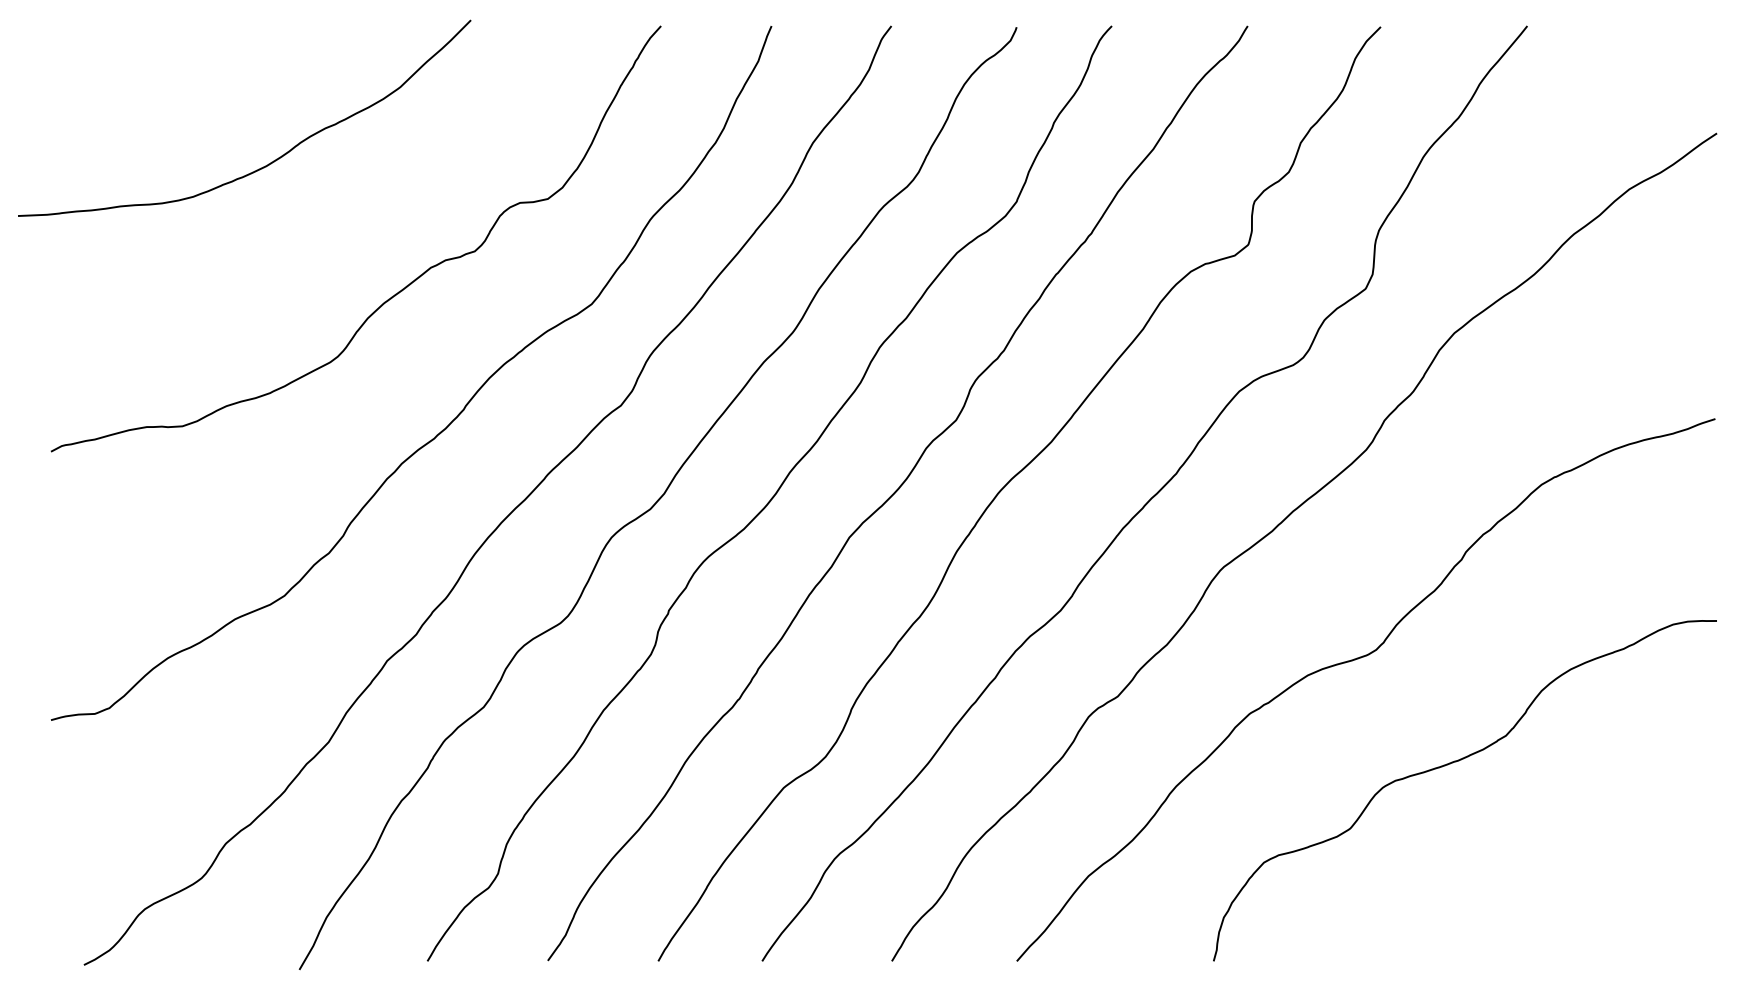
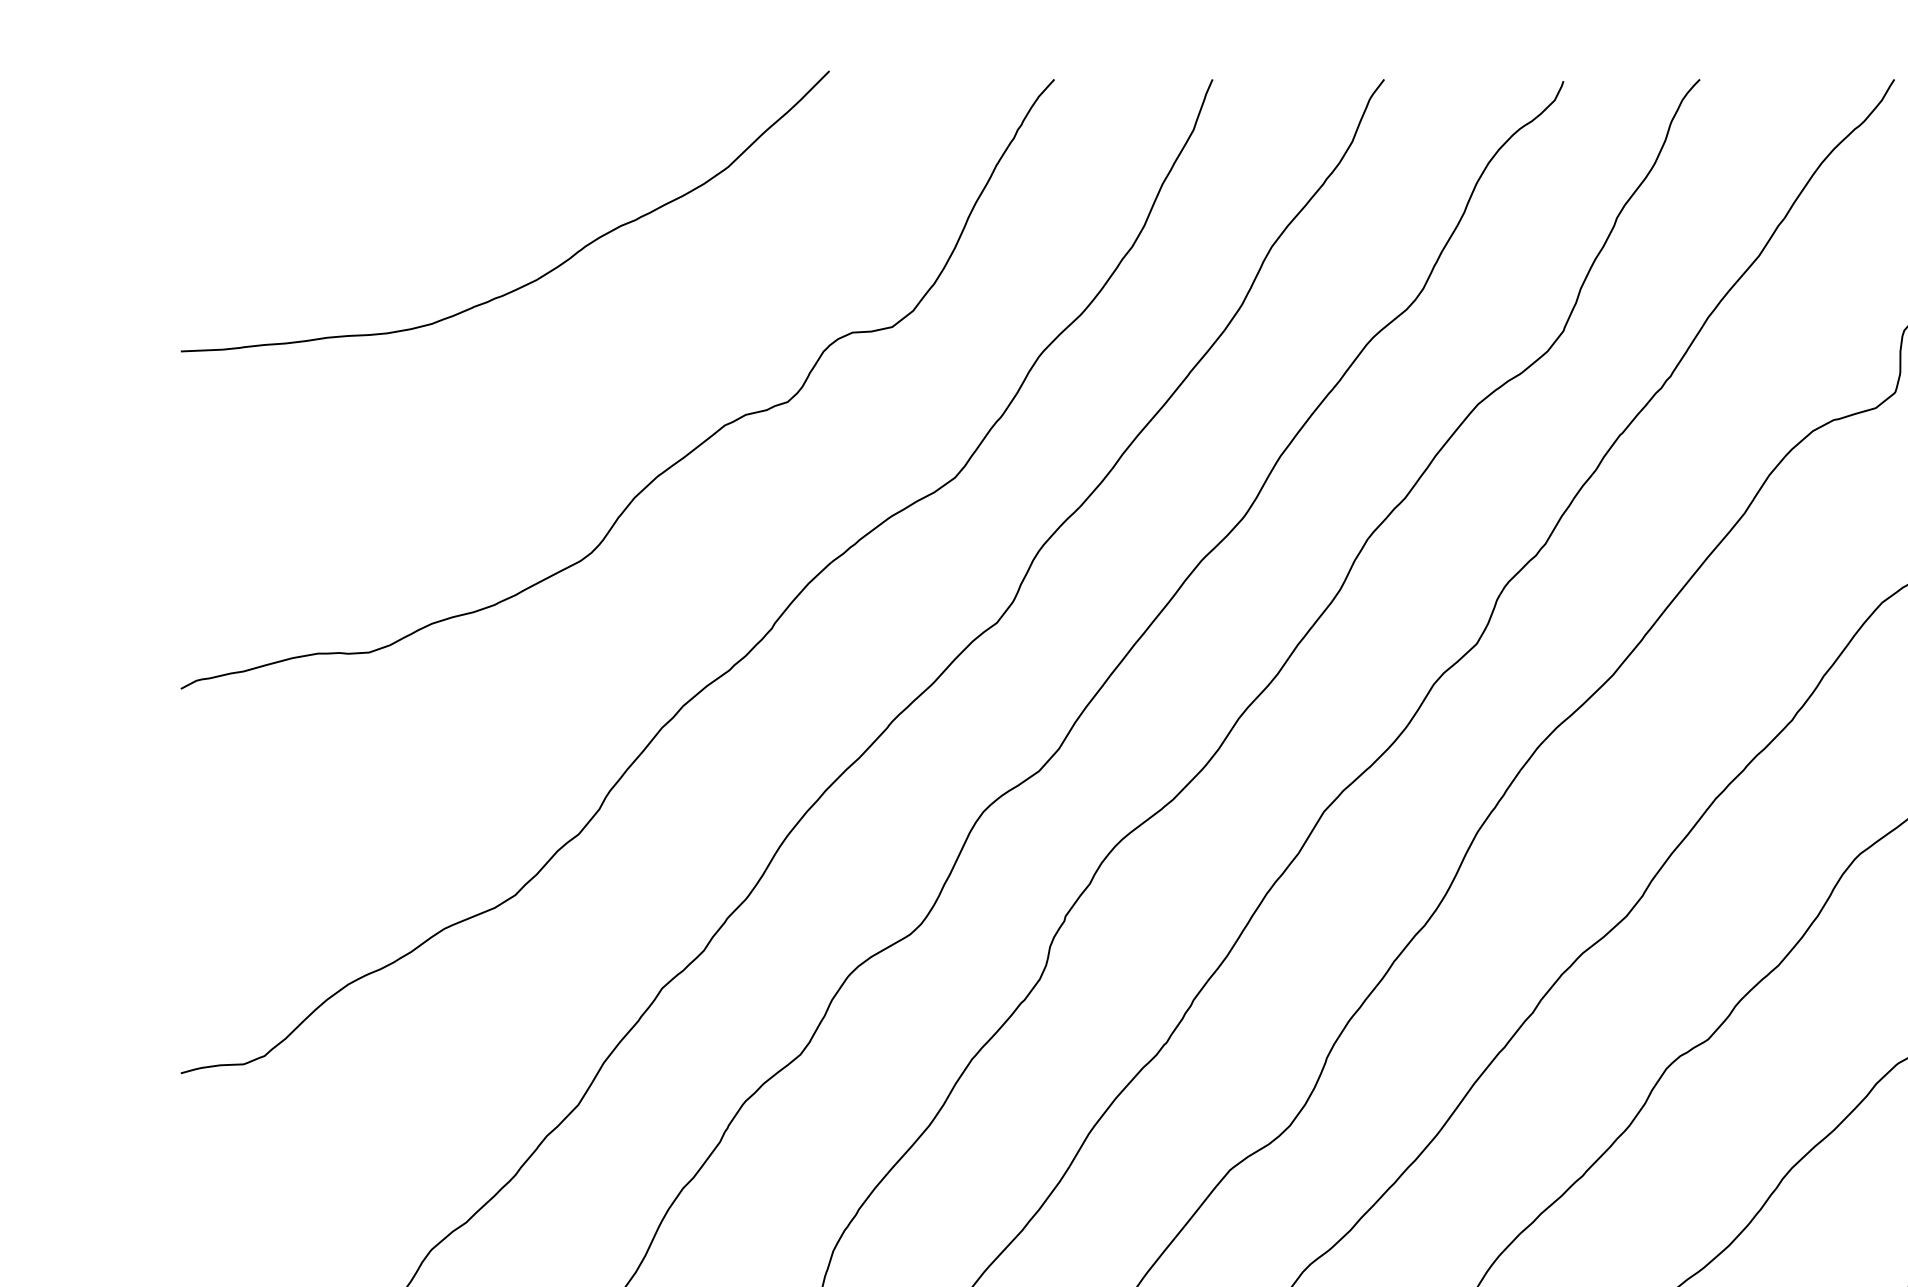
curve: (273, 160) -> (546, 271), moved

